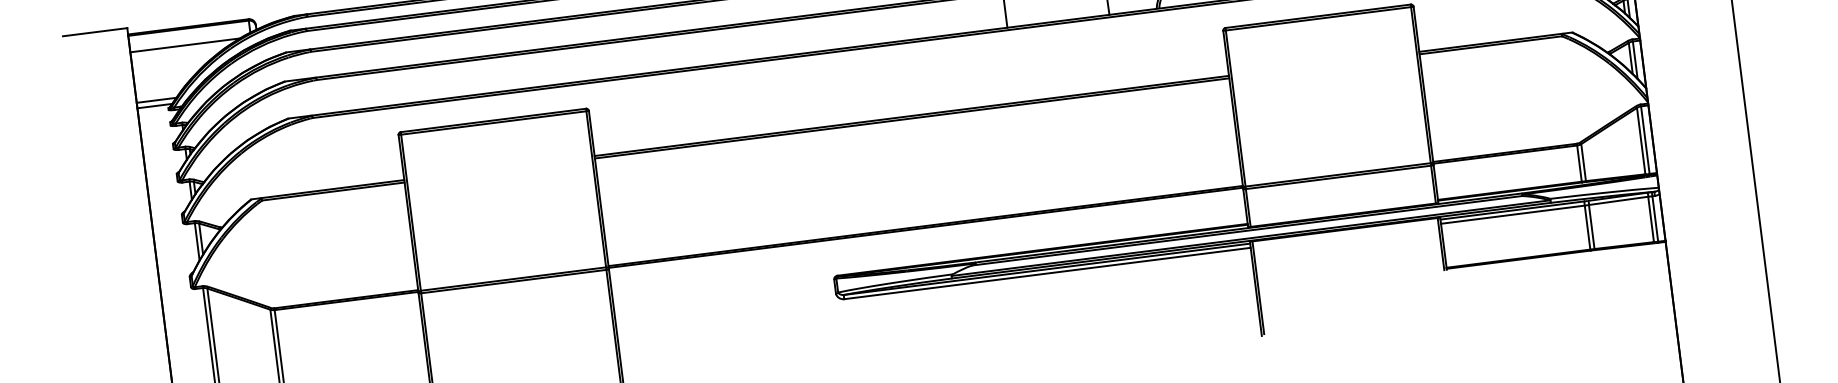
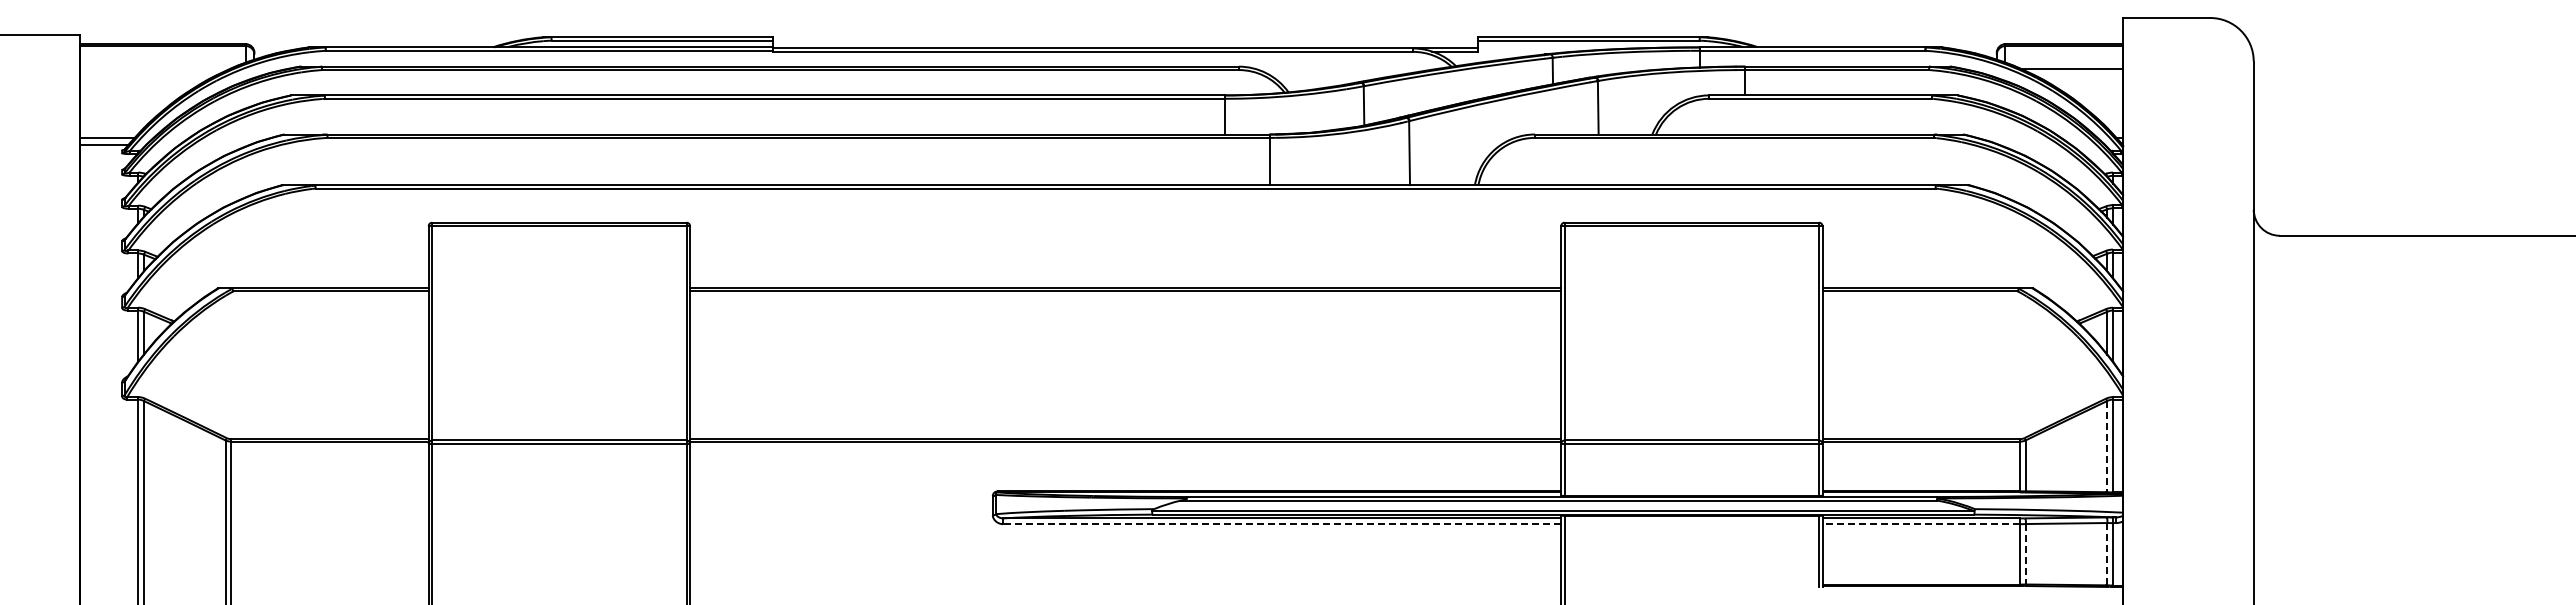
line: (185, 45) -> (155, 68), removed
line: (1641, 141) -> (2107, 446), solid -> dashed
line: (1513, 214) -> (1921, 524), solid -> dashed
line: (1651, 219) -> (2107, 554), solid -> dashed
line: (1591, 227) -> (2025, 554), solid -> dashed
line: (1047, 273) -> (1281, 524), solid -> dashed

